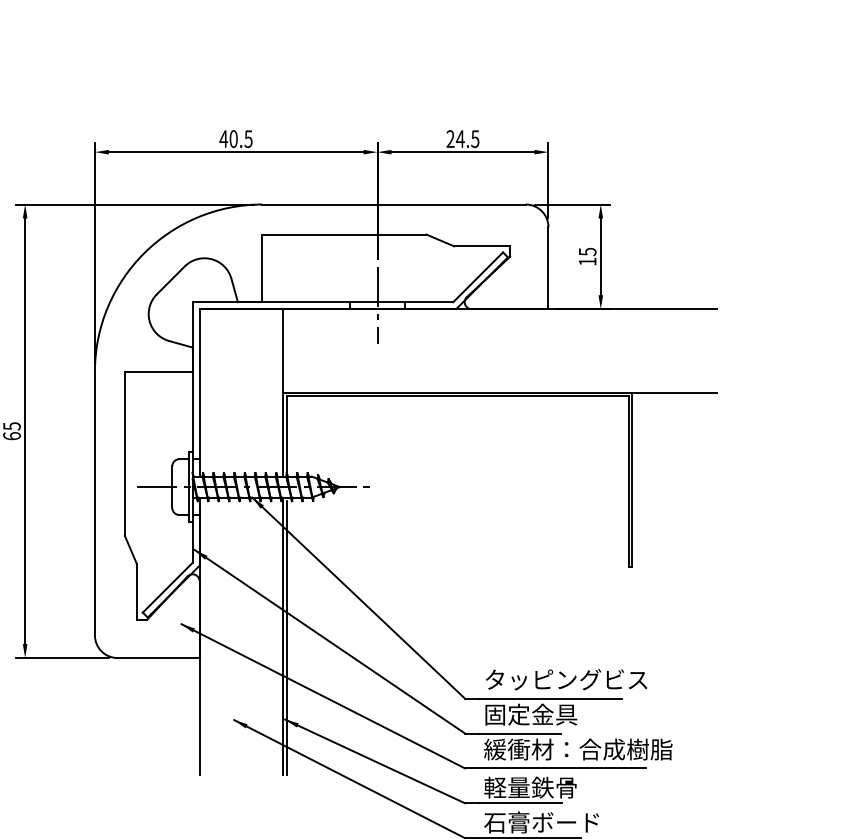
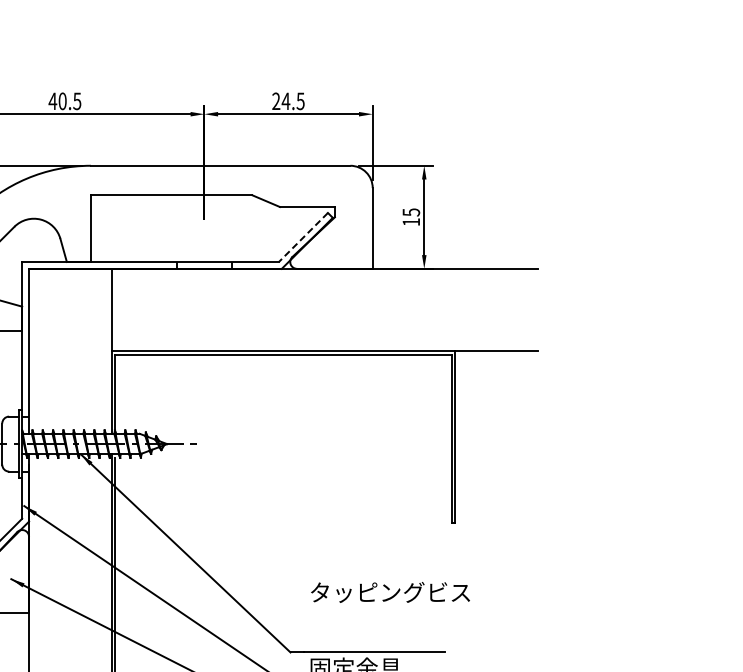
line: (477, 277) -> (302, 237), solid -> dashed
line: (377, 305) -> (204, 265), removed
text: (566, 679) -> (390, 592), moved

